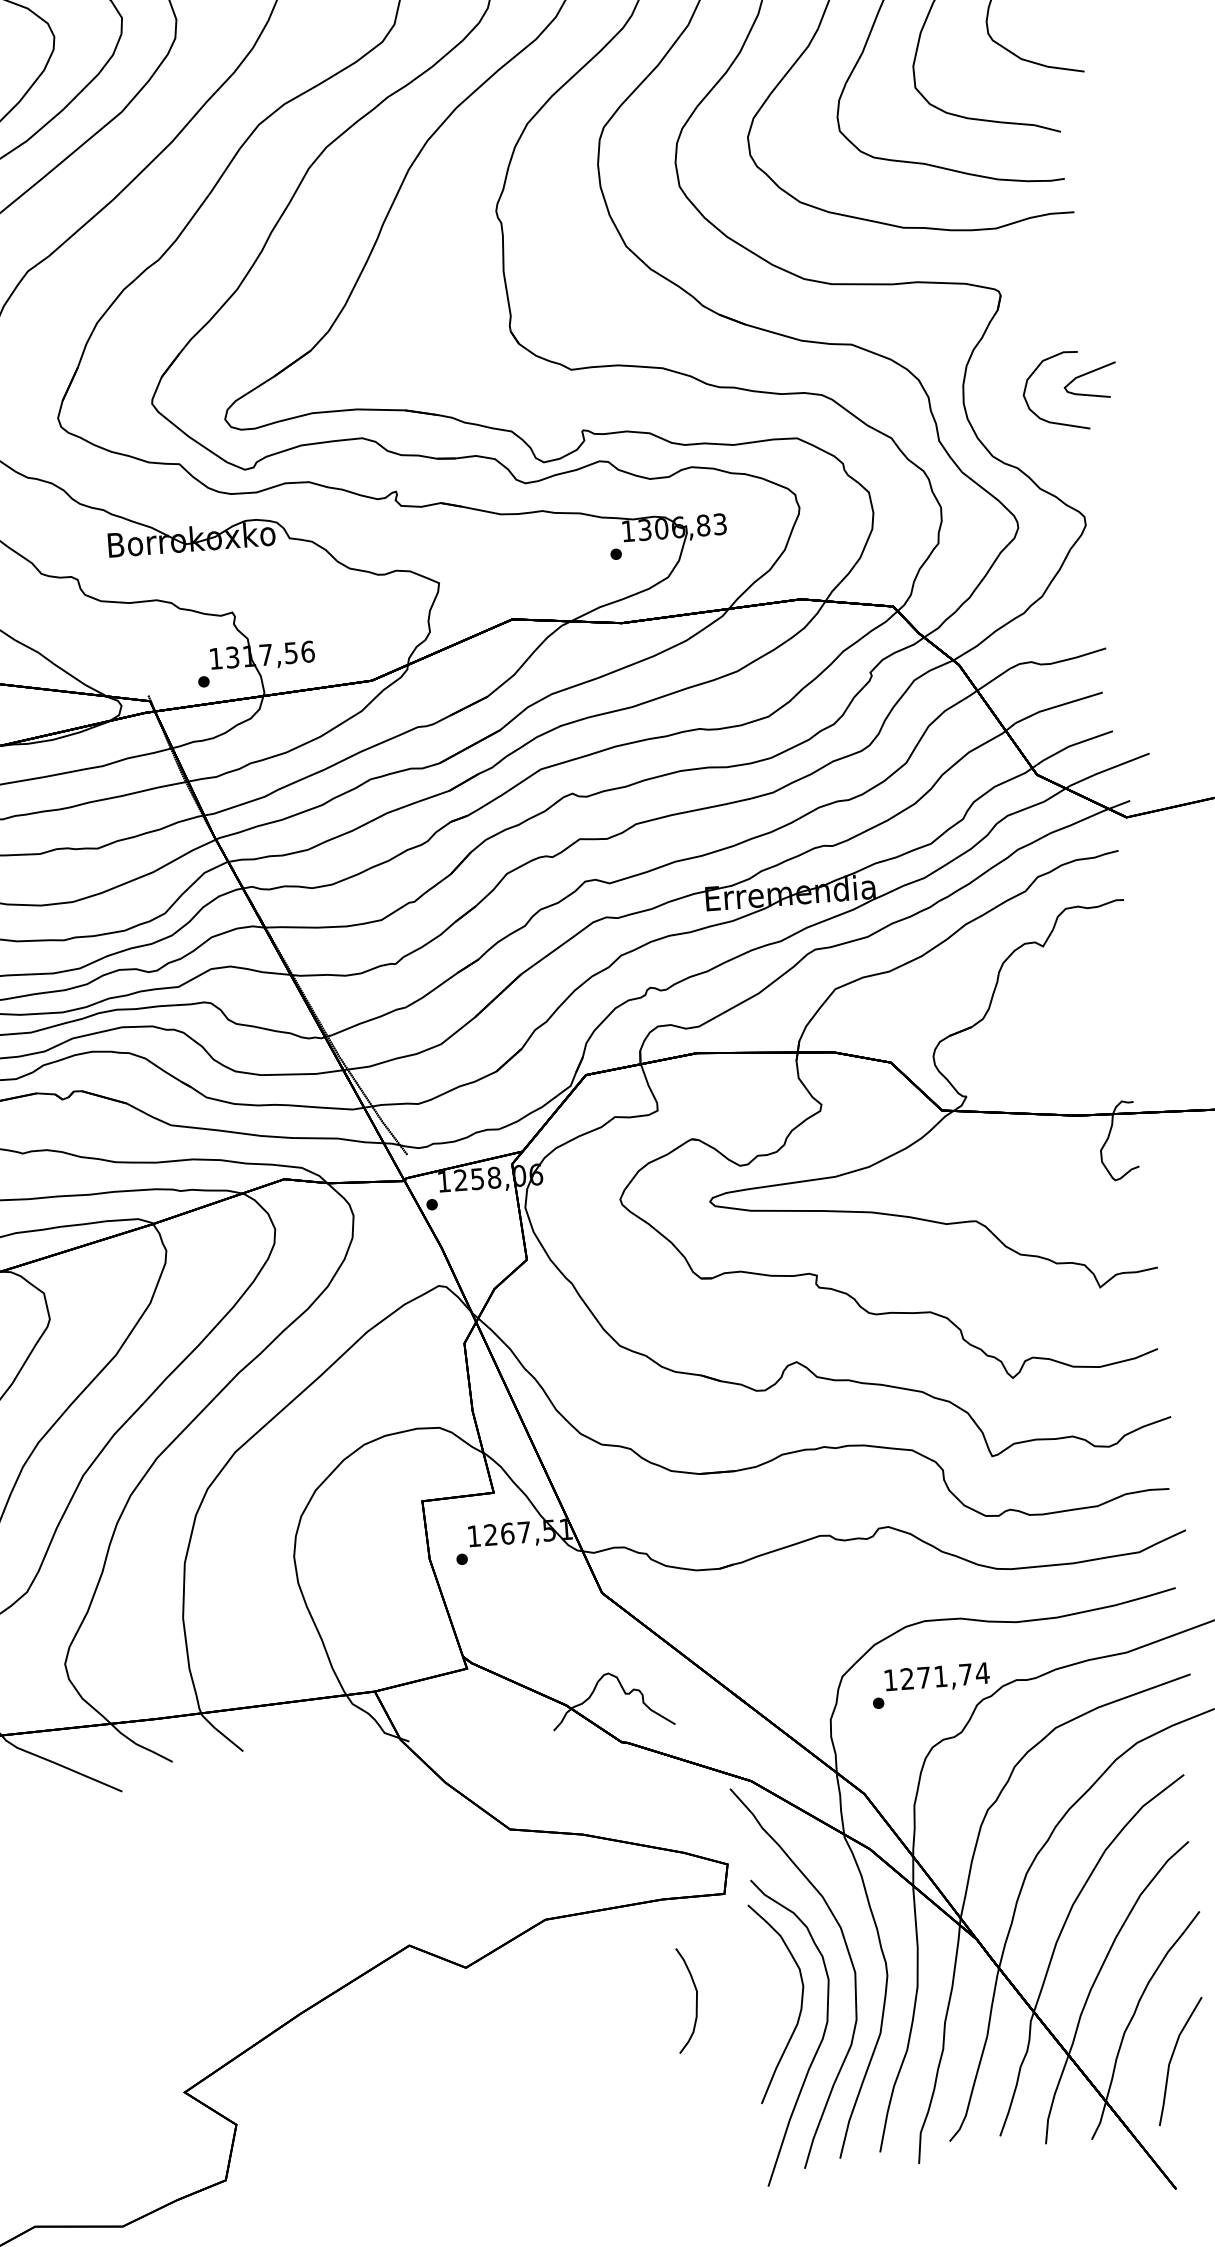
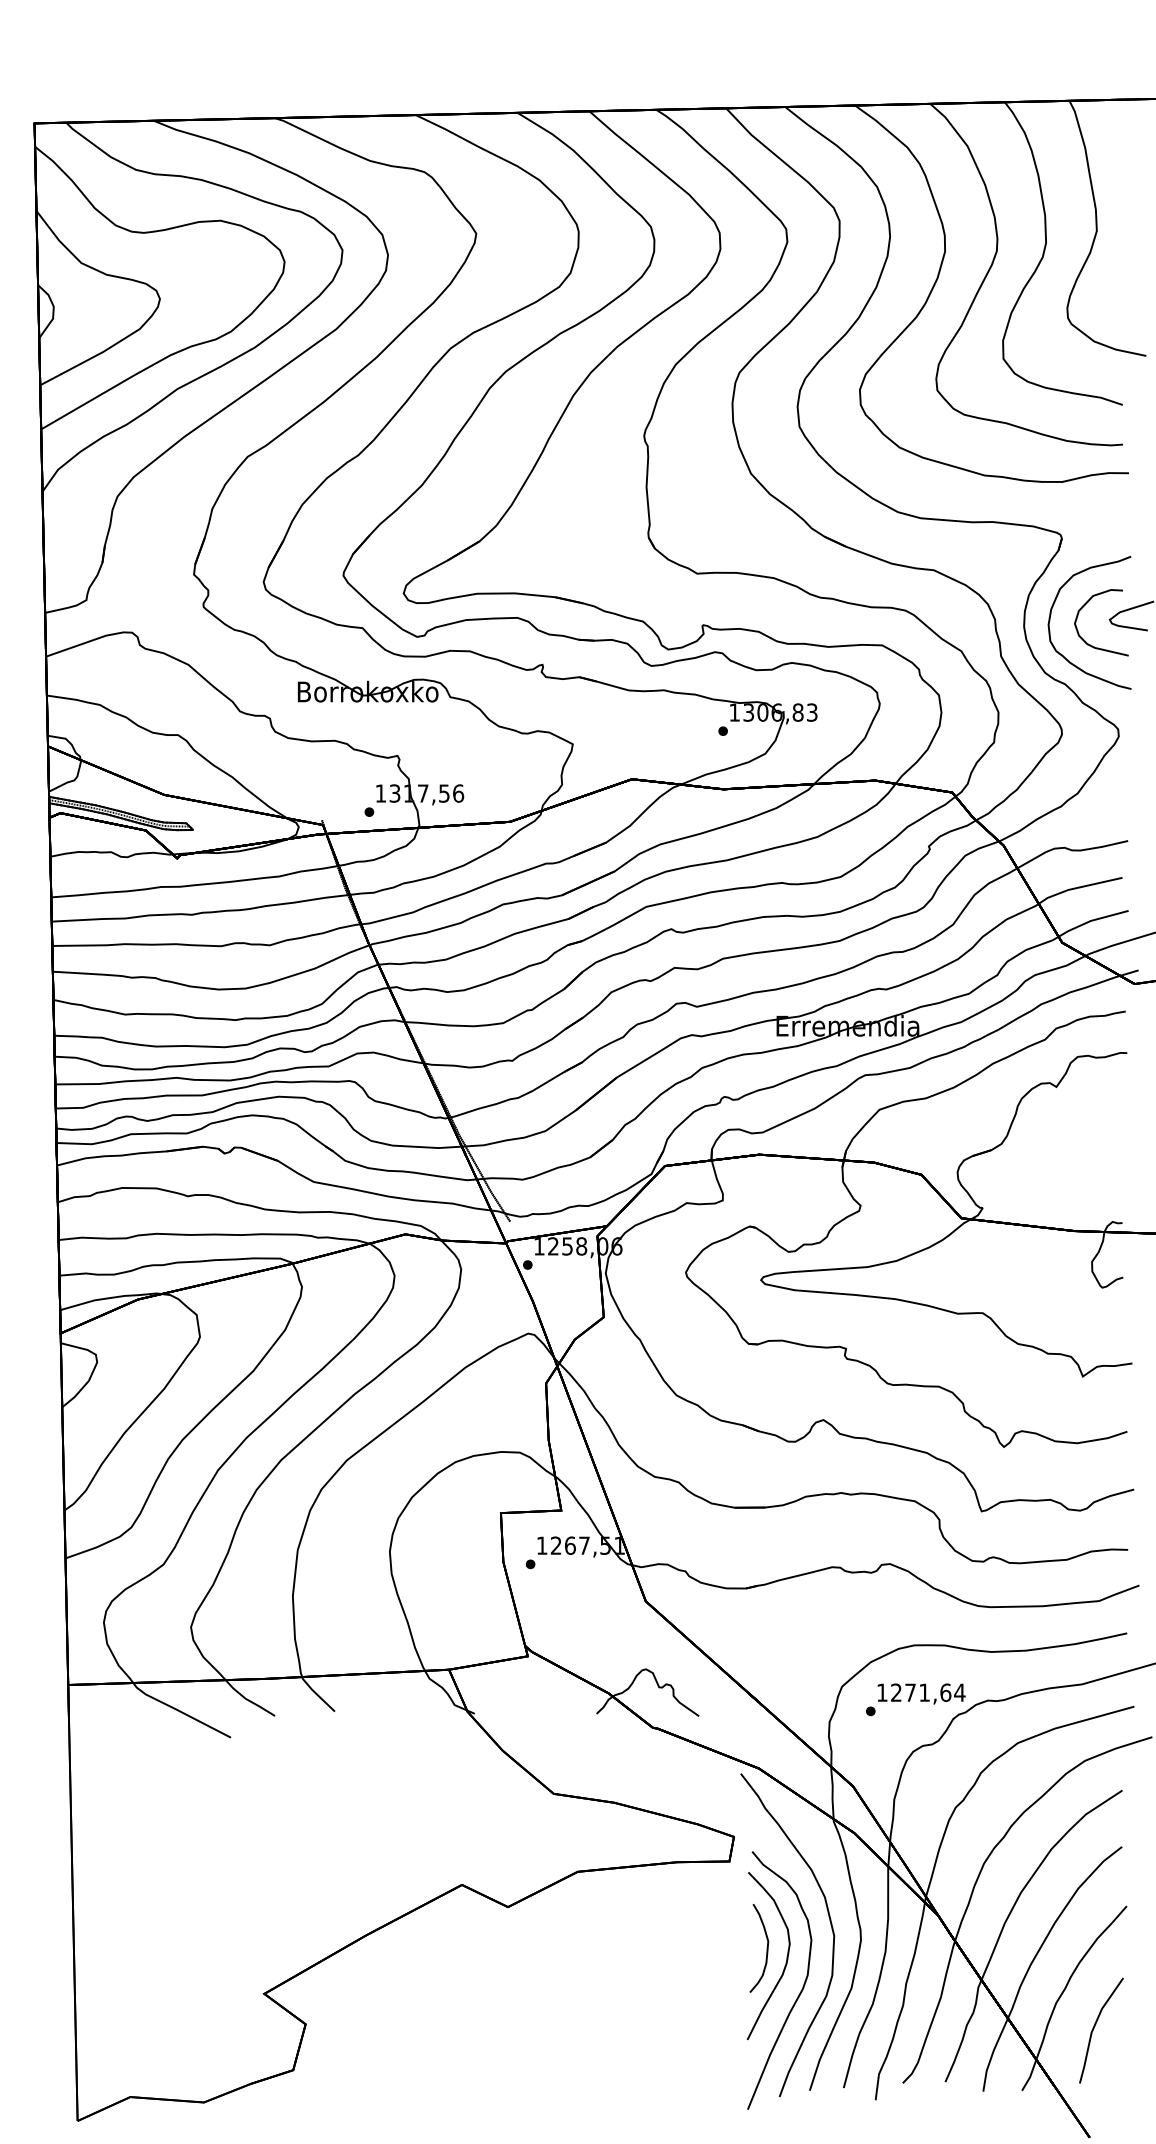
curve: (995, 387) -> (1051, 615), added
text: (965, 1674) -> (945, 1692), 1271,74 -> 1271,64
curve: (695, 1999) -> (766, 1948), moved

